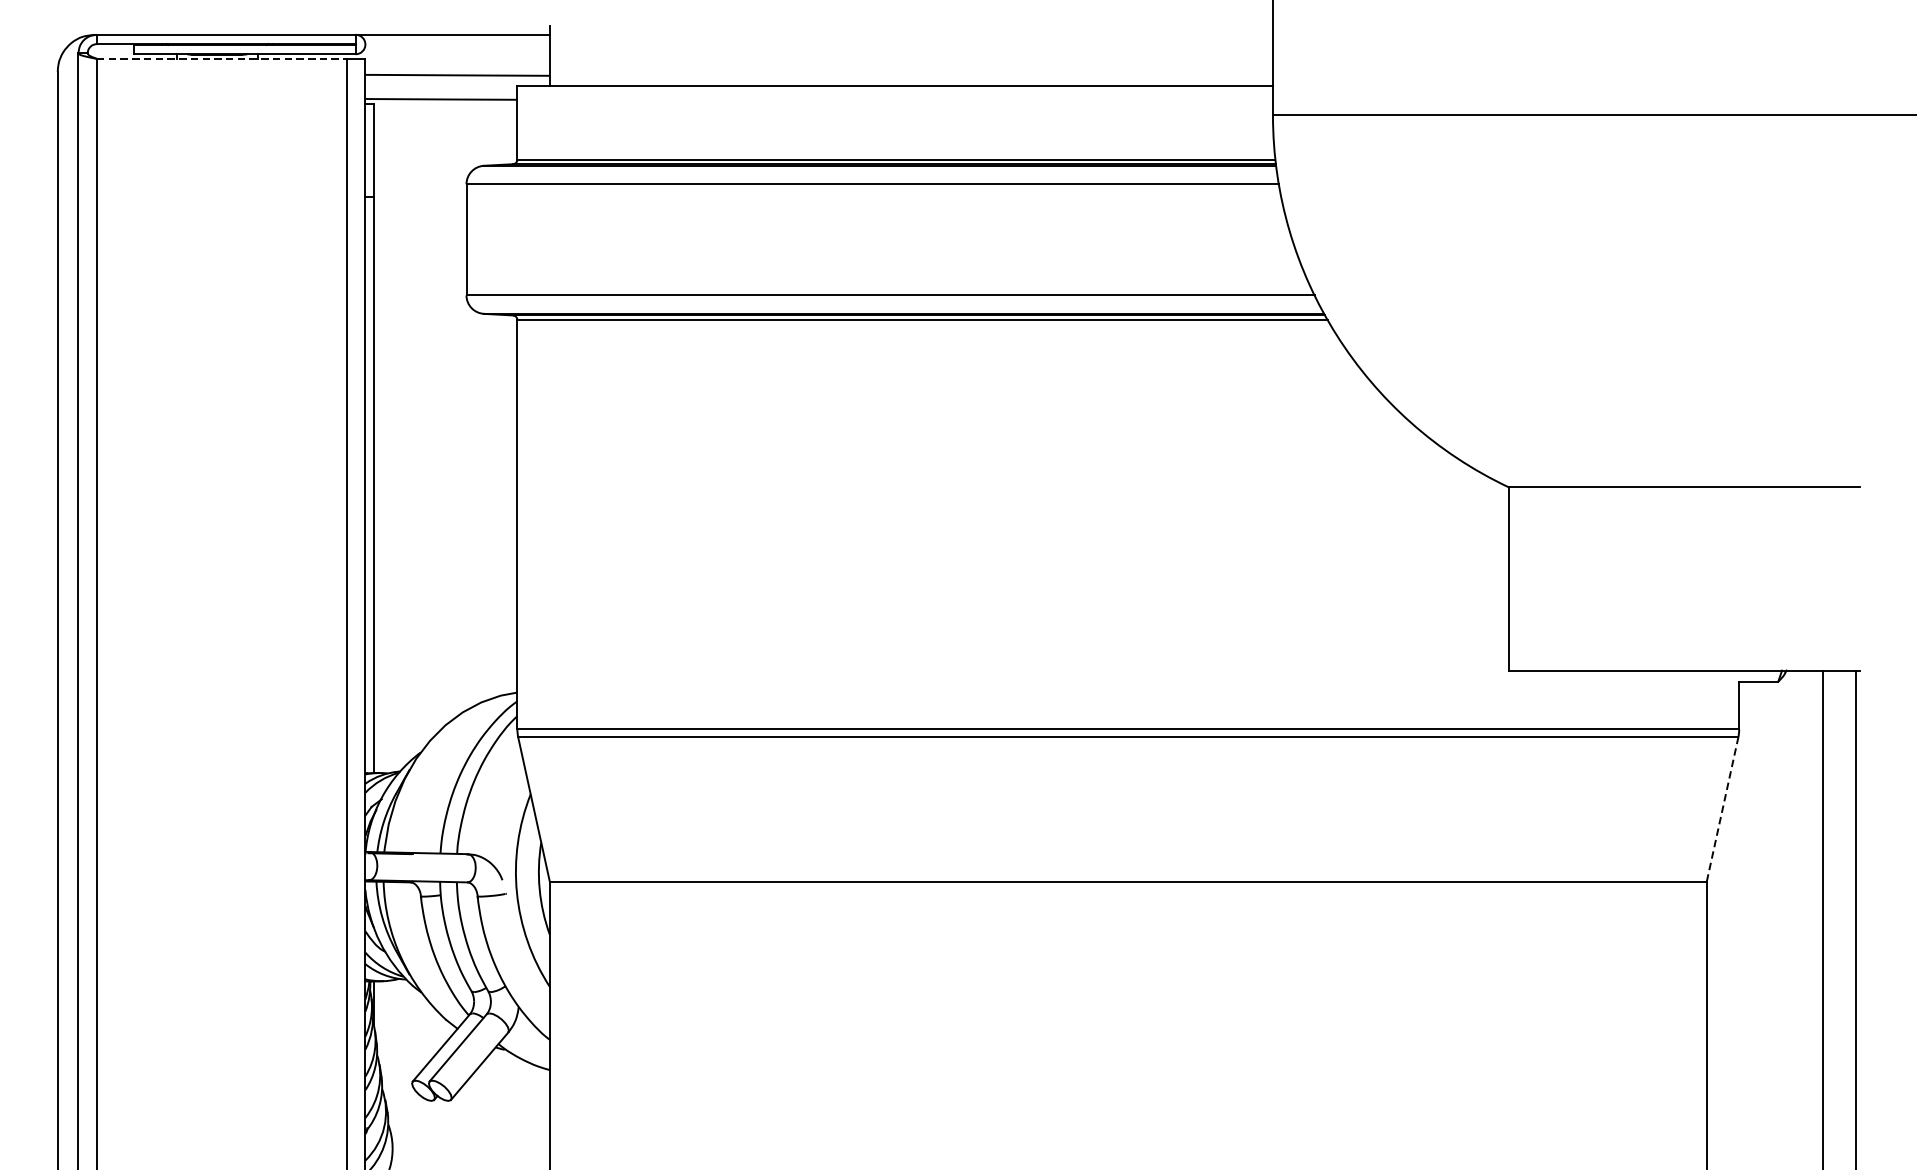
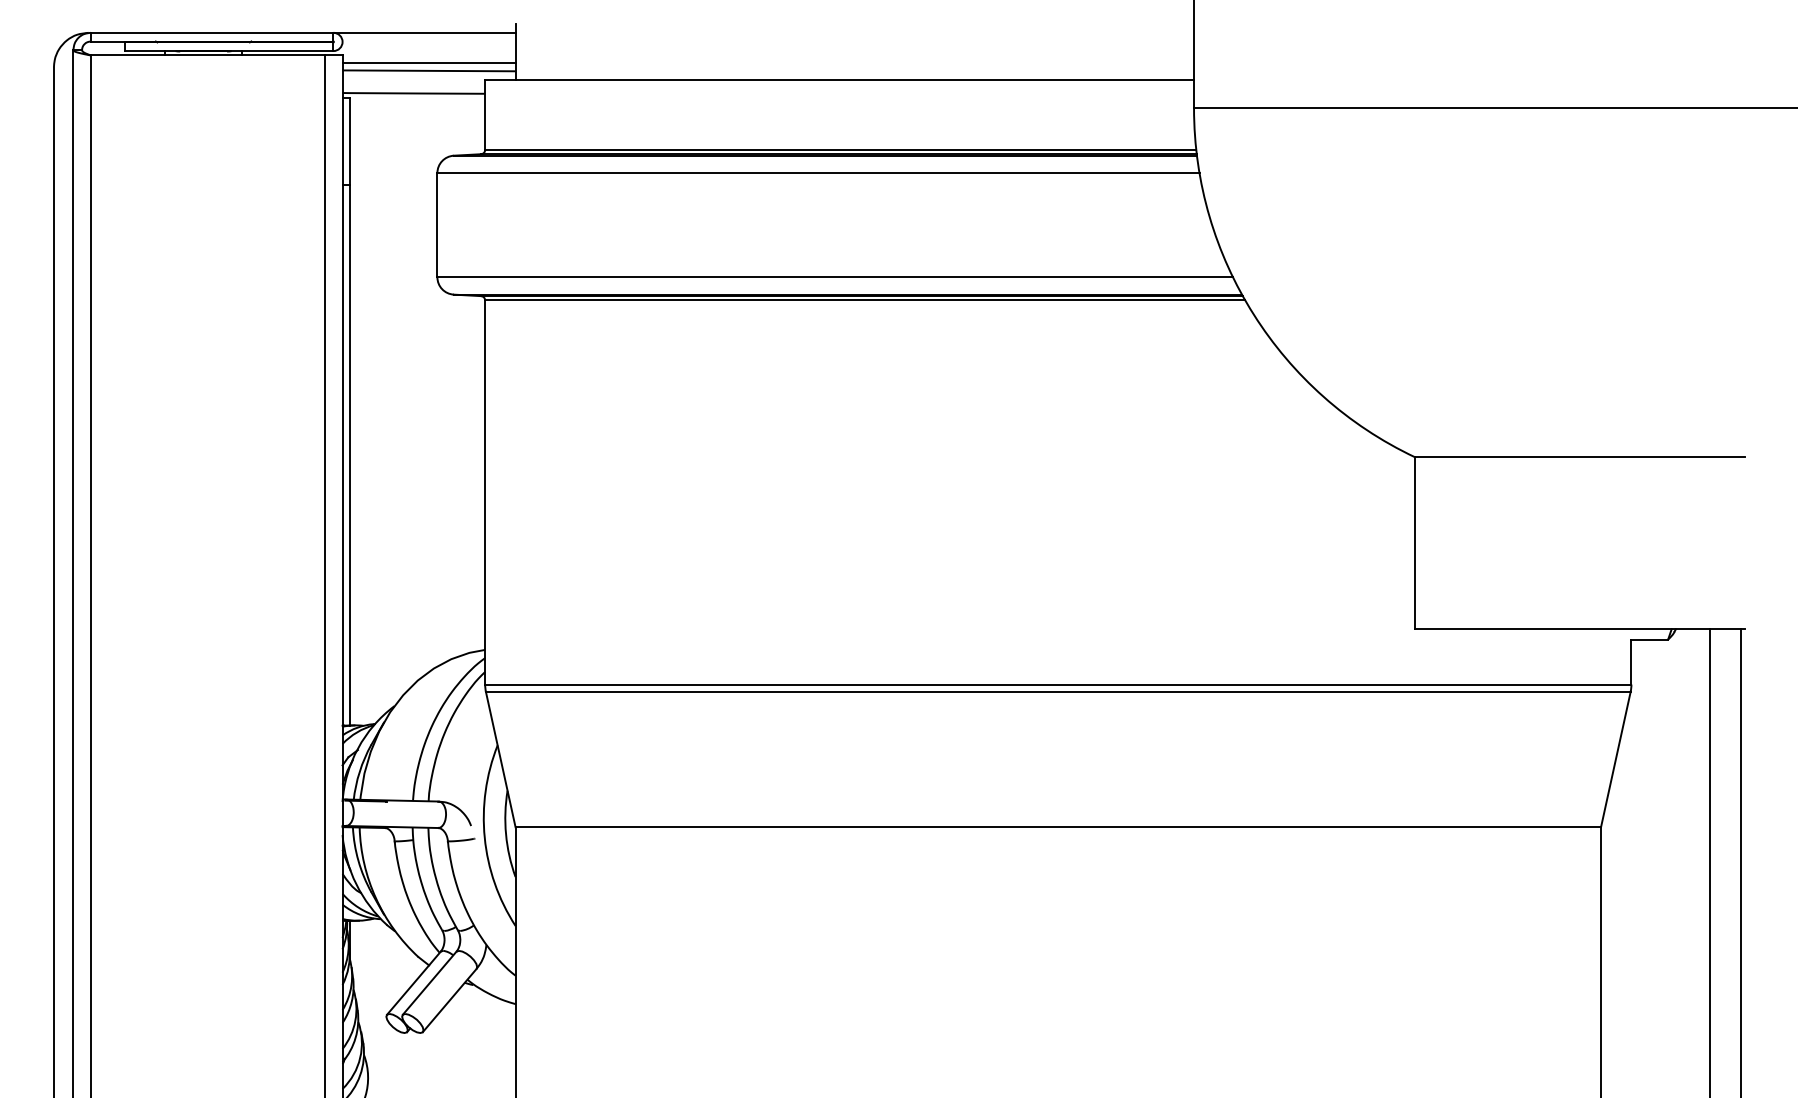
line: (222, 58) -> (208, 55), dashed -> solid
line: (456, 67) -> (428, 63), added
line: (1722, 809) -> (1615, 759), dashed -> solid

